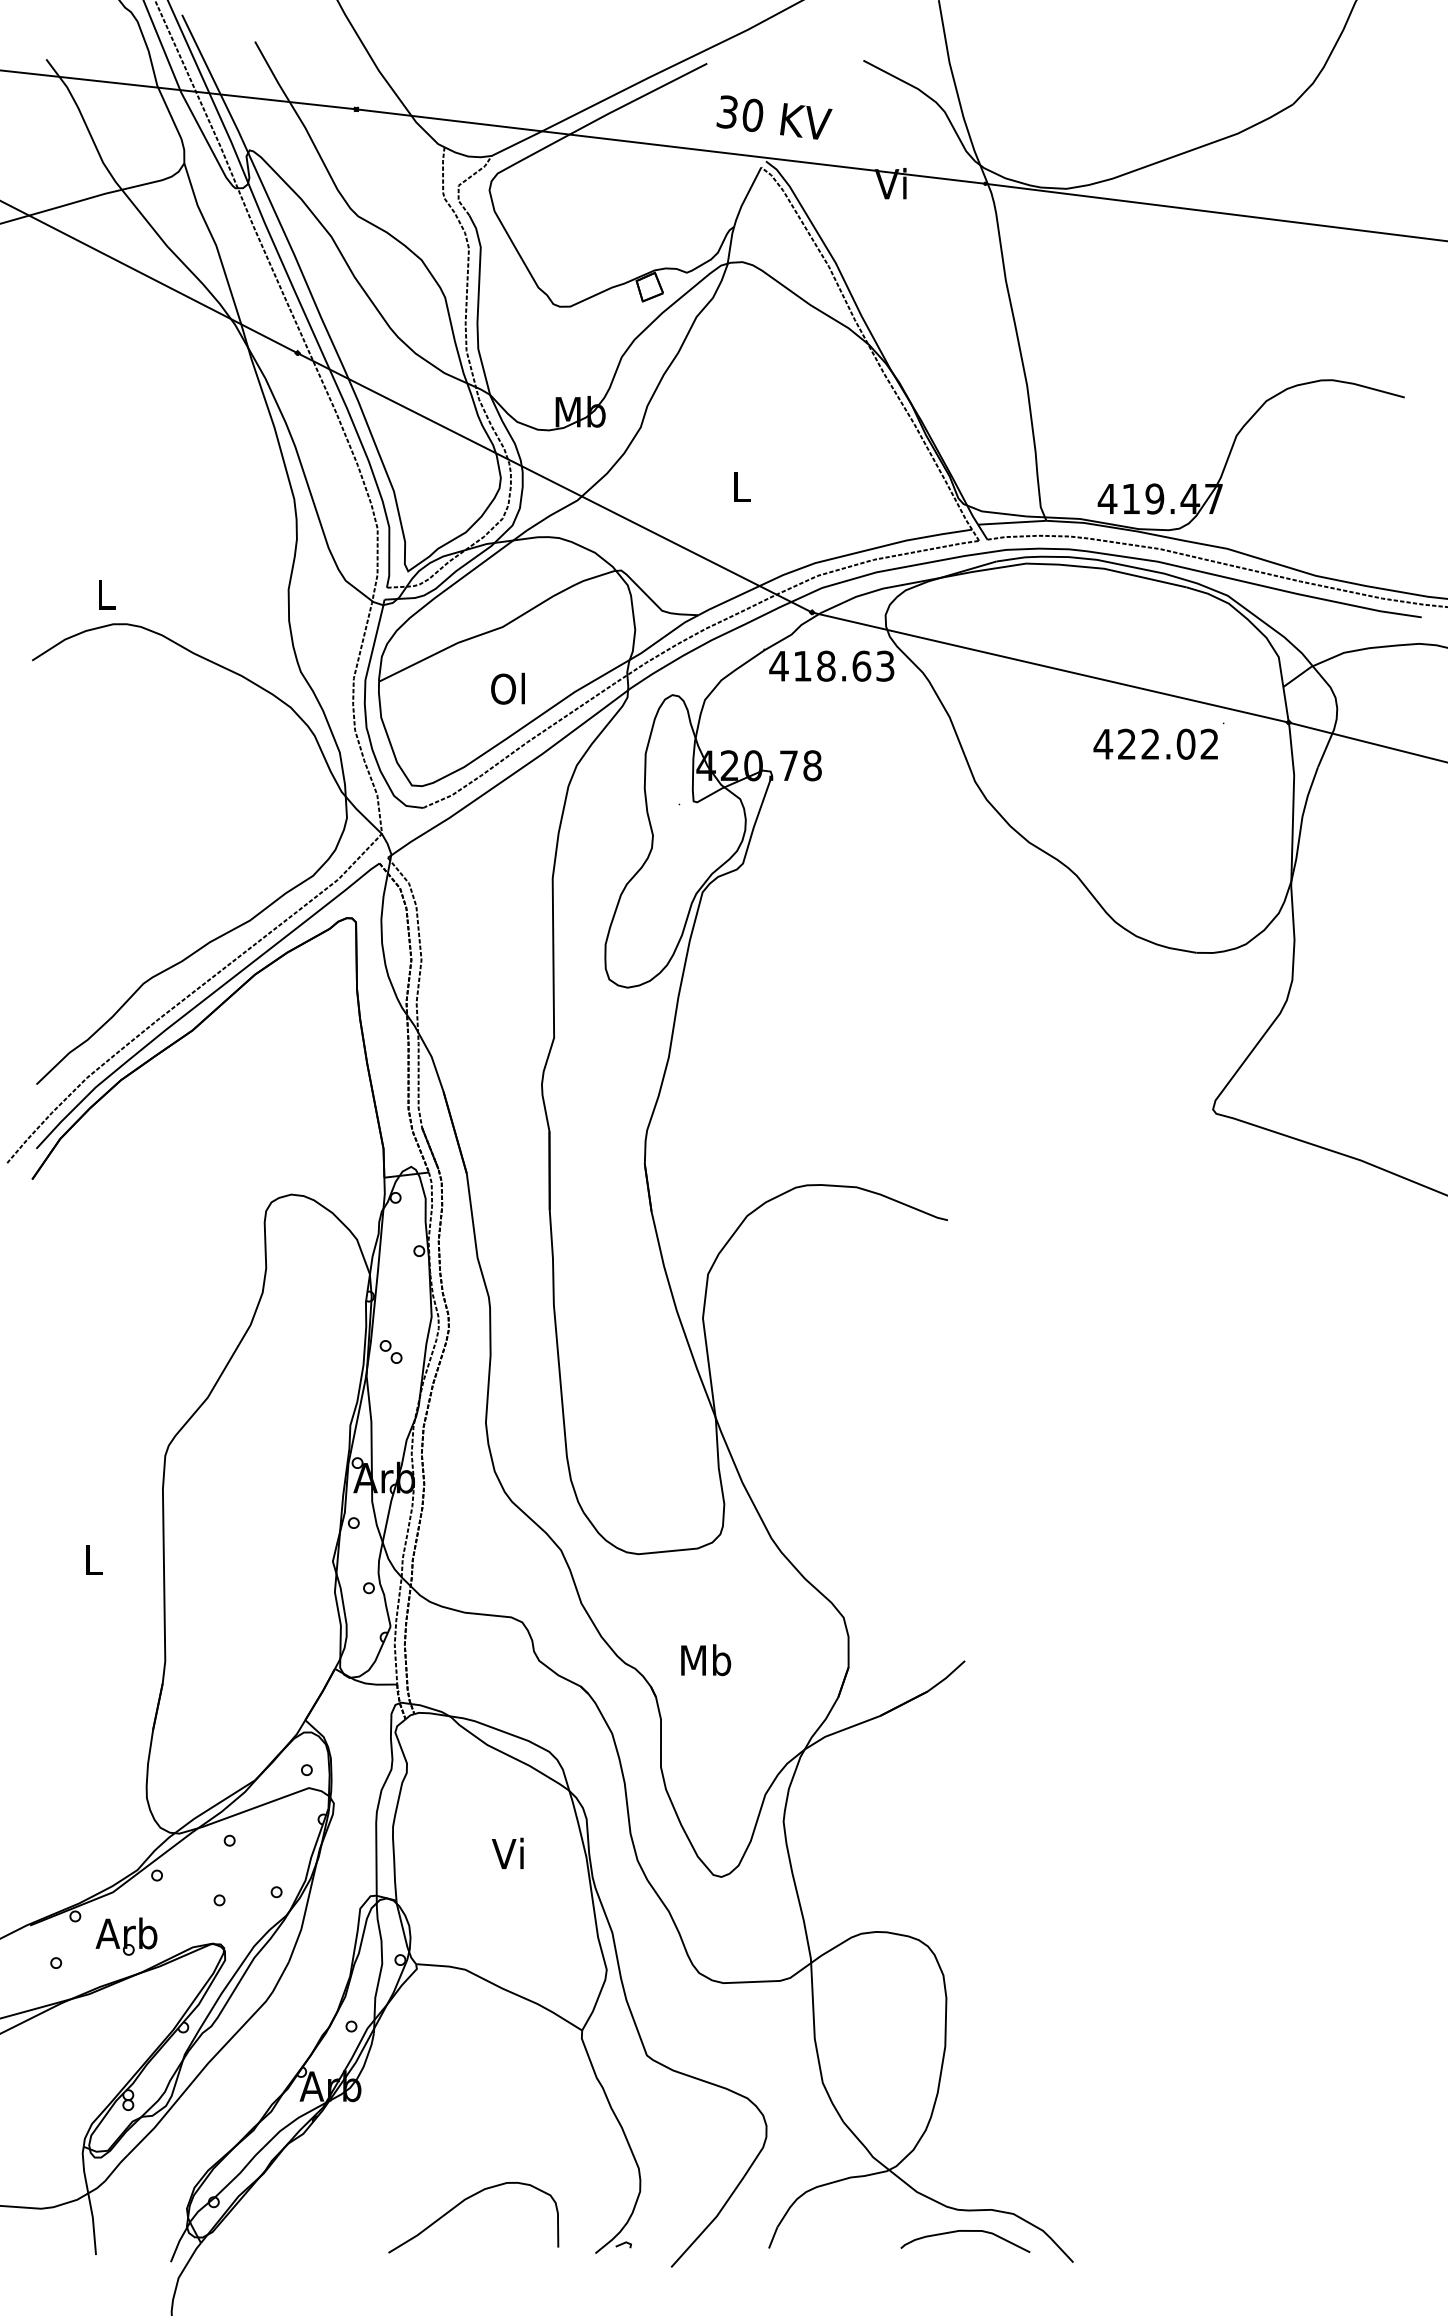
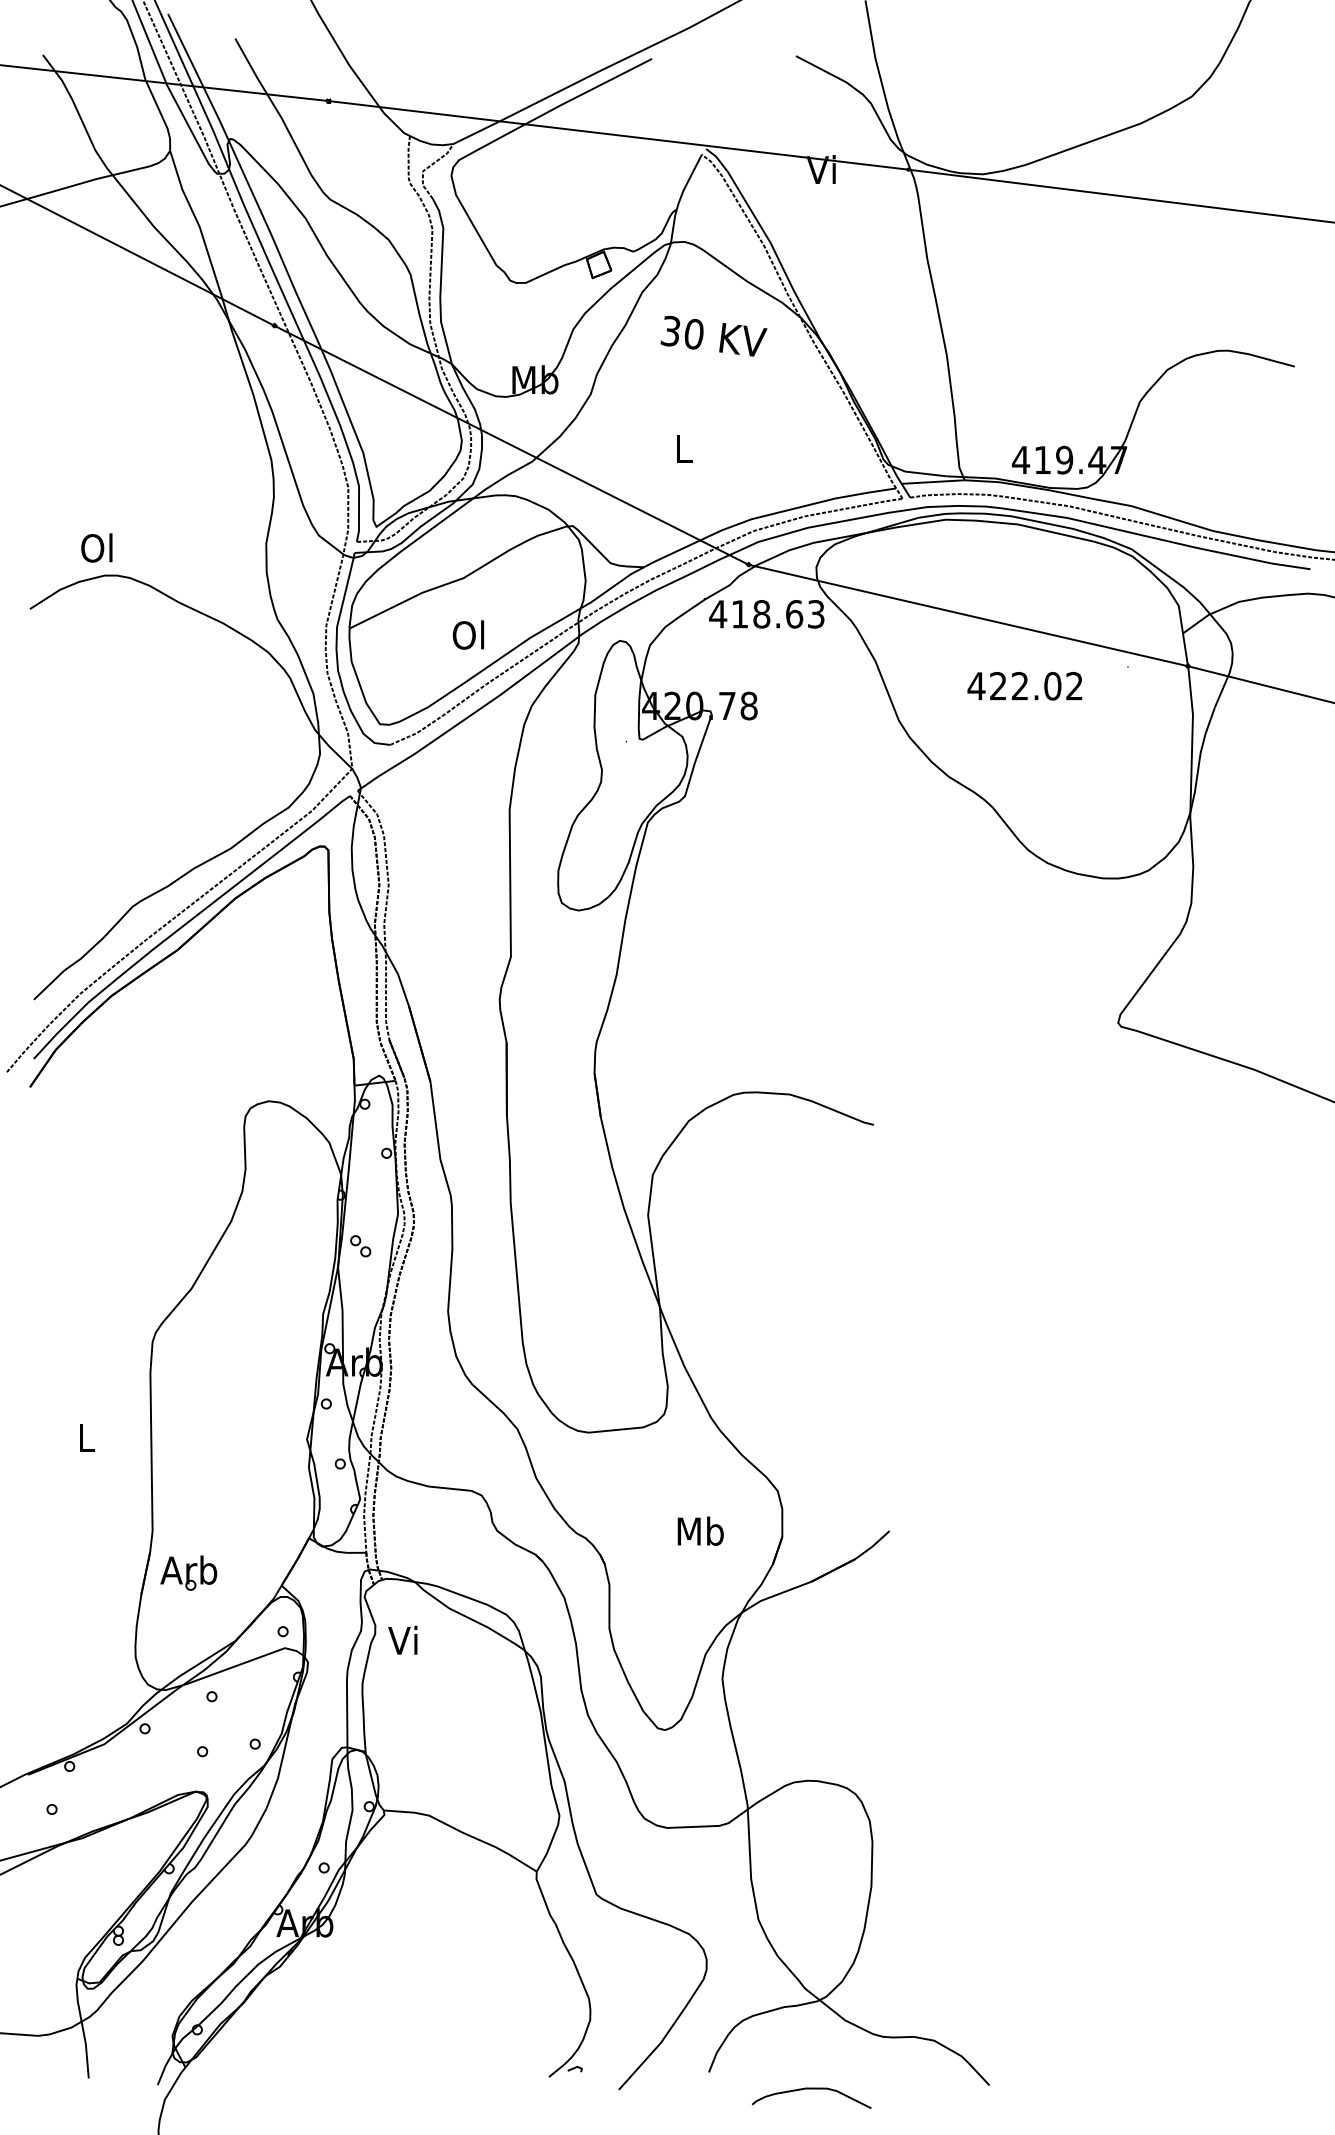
text: (774, 117) -> (714, 336), moved
text: (104, 594) -> (96, 548), L -> Ol
text: (1155, 743) -> (1024, 685), moved
text: (706, 1660) -> (701, 1531), moved
text: (507, 1853) -> (402, 1640), moved
part: (126, 1936) -> (188, 1572), moved
curve: (464, 2201) -> (428, 2029), removed
curve: (965, 2231) -> (811, 2089), moved

